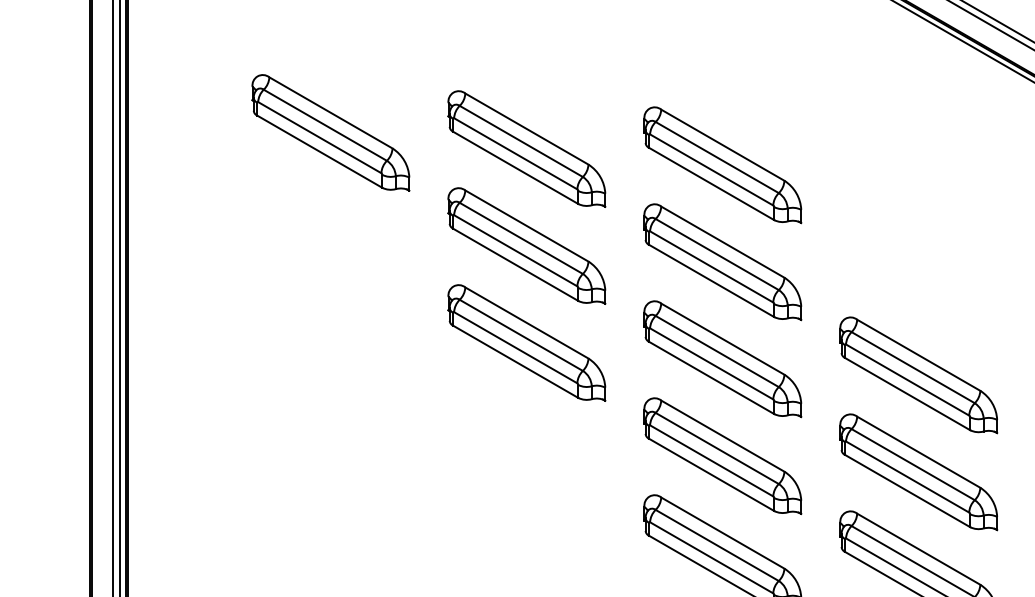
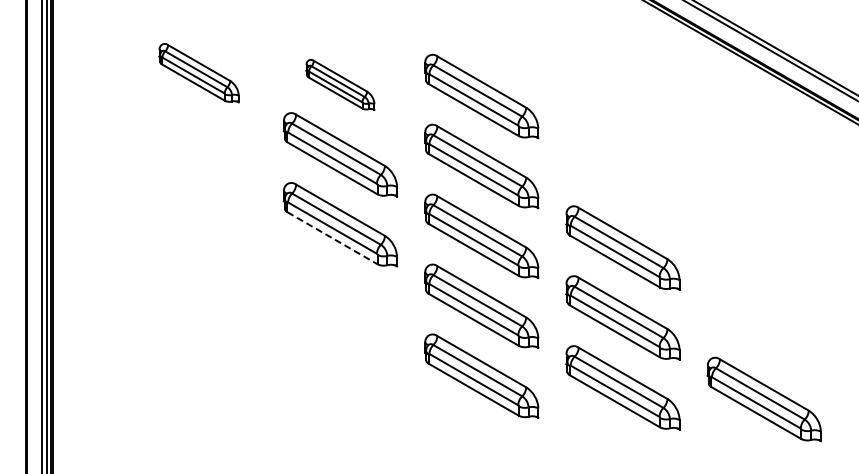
part: (329, 131) -> (198, 72), size x0.7
part: (526, 148) -> (340, 84), size x0.6
line: (515, 362) -> (332, 238), solid -> dashed

